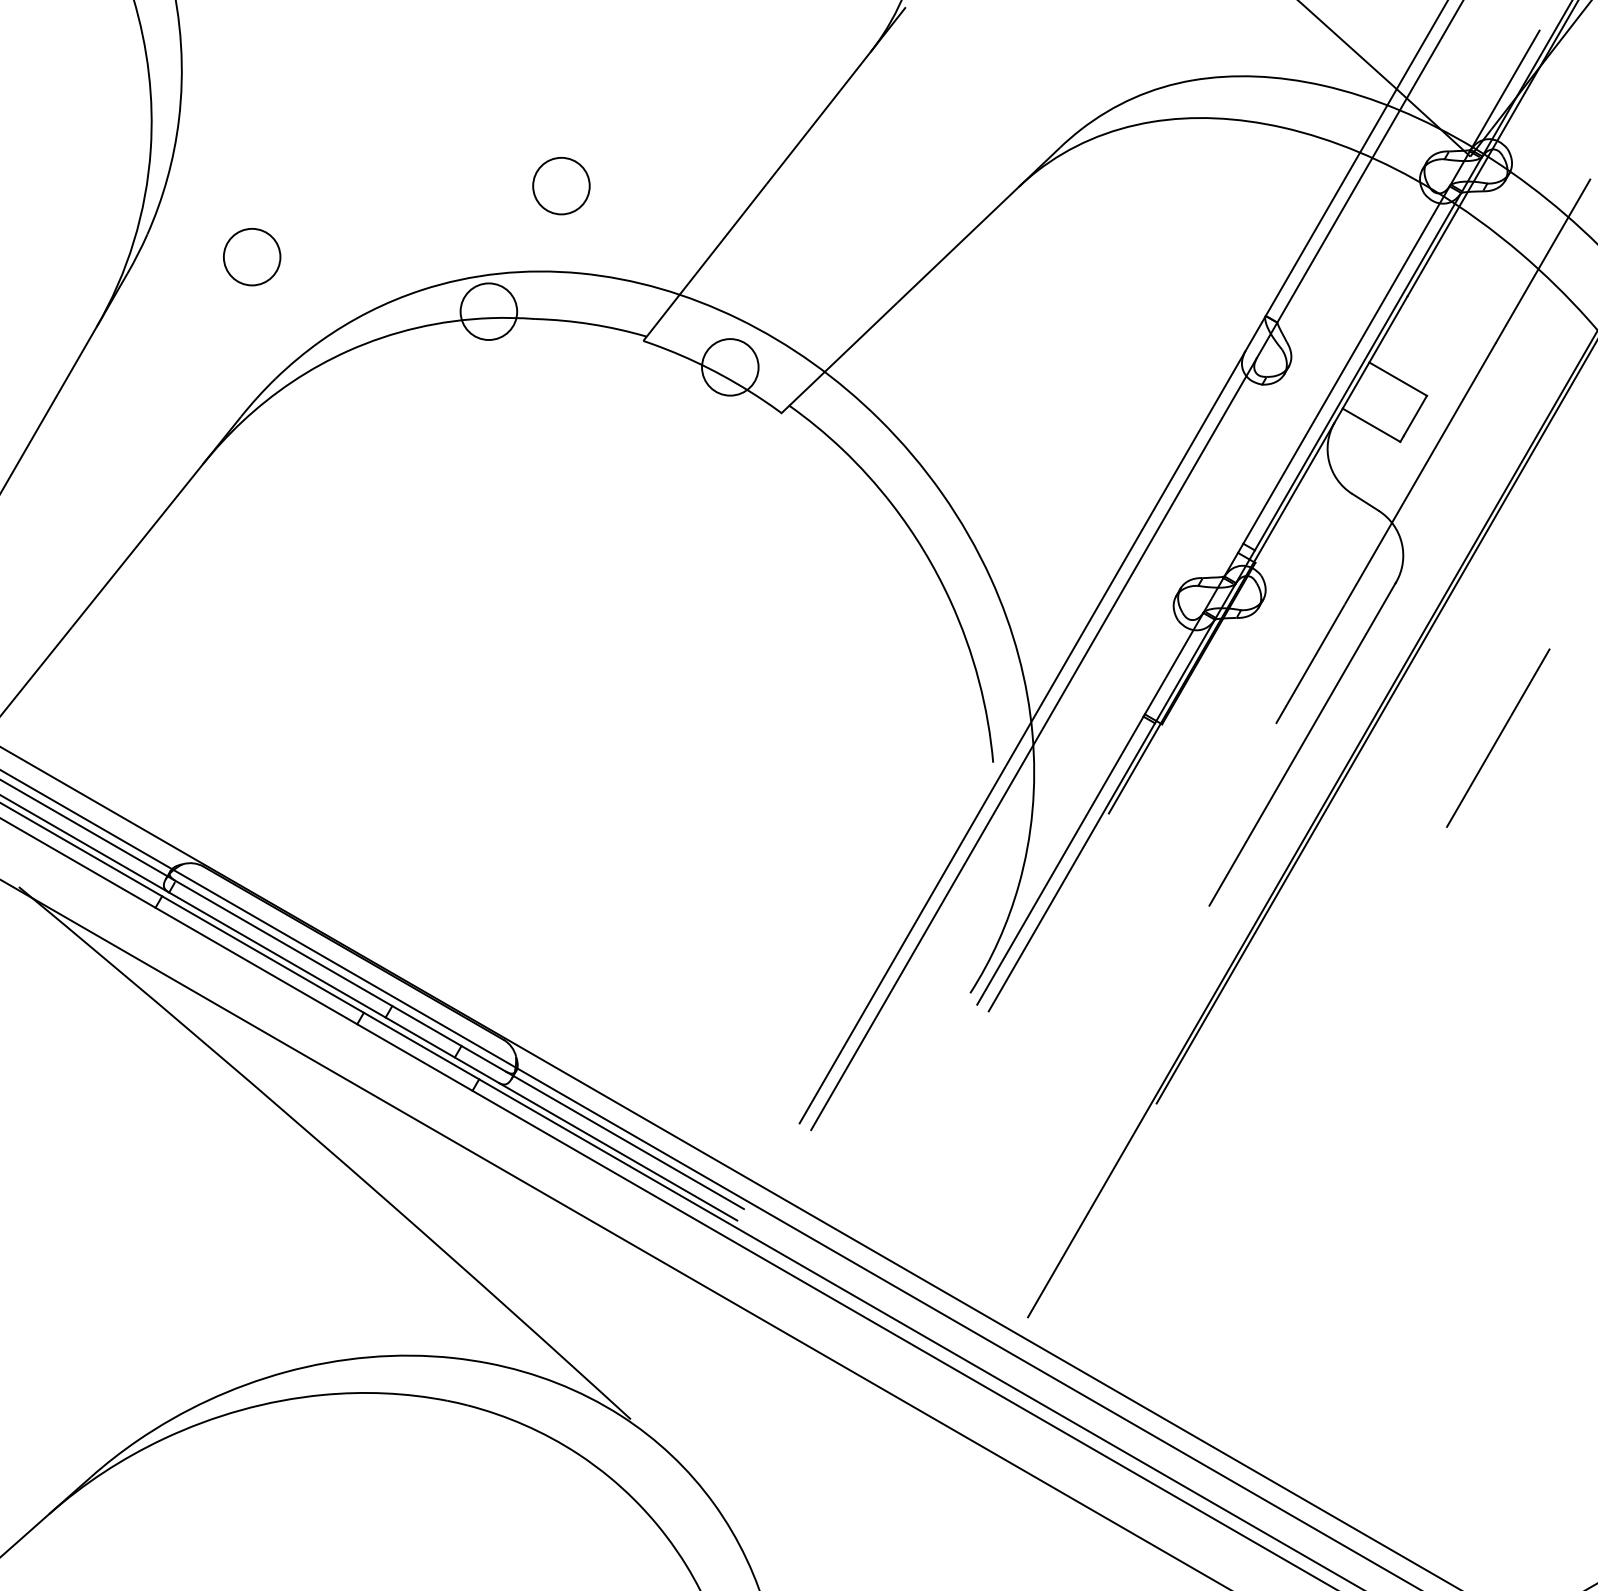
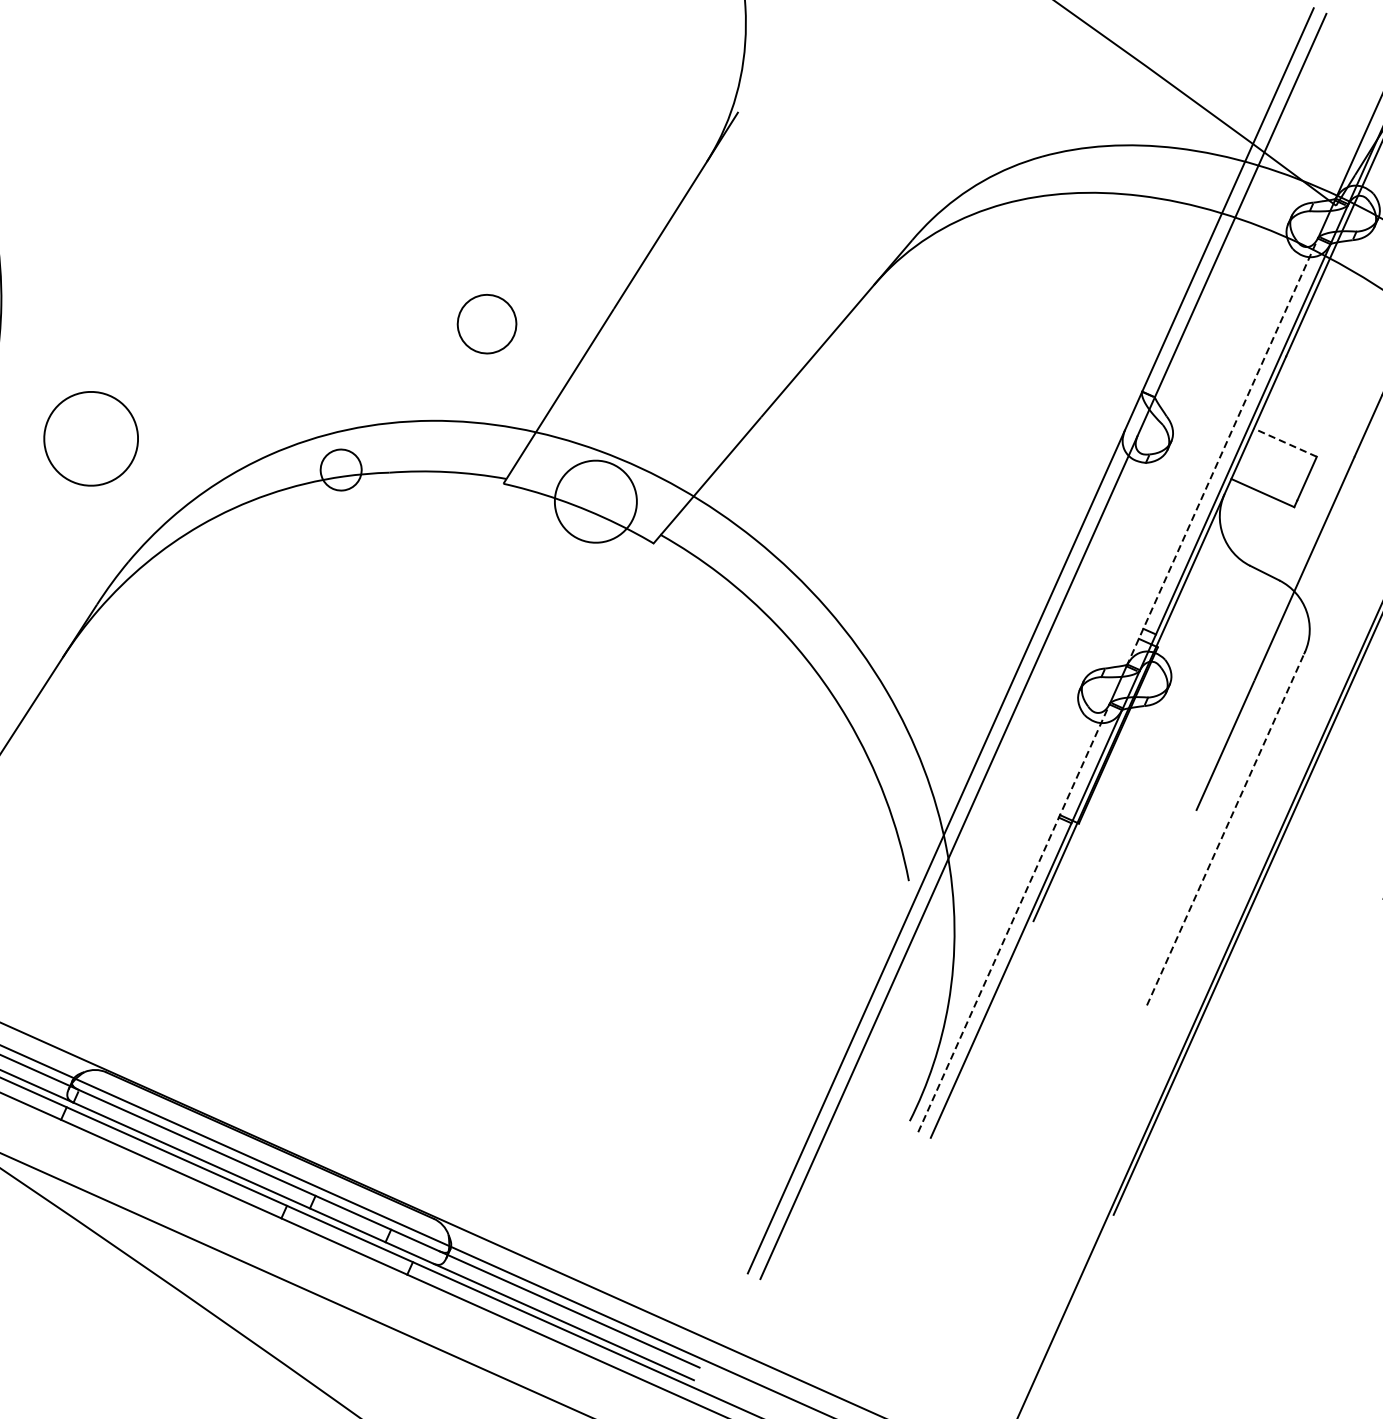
circle: (561, 185) -> (487, 323), moved
circle: (252, 257) -> (91, 439), size x1.6
circle: (488, 311) -> (340, 469), size x0.7
circle: (730, 367) -> (596, 501), size x1.4
line: (1397, 378) -> (1284, 442), solid -> dashed
line: (1336, 381) -> (1222, 451), solid -> dashed
line: (1302, 744) -> (1225, 829), solid -> dashed
line: (1090, 808) -> (1014, 917), solid -> dashed

